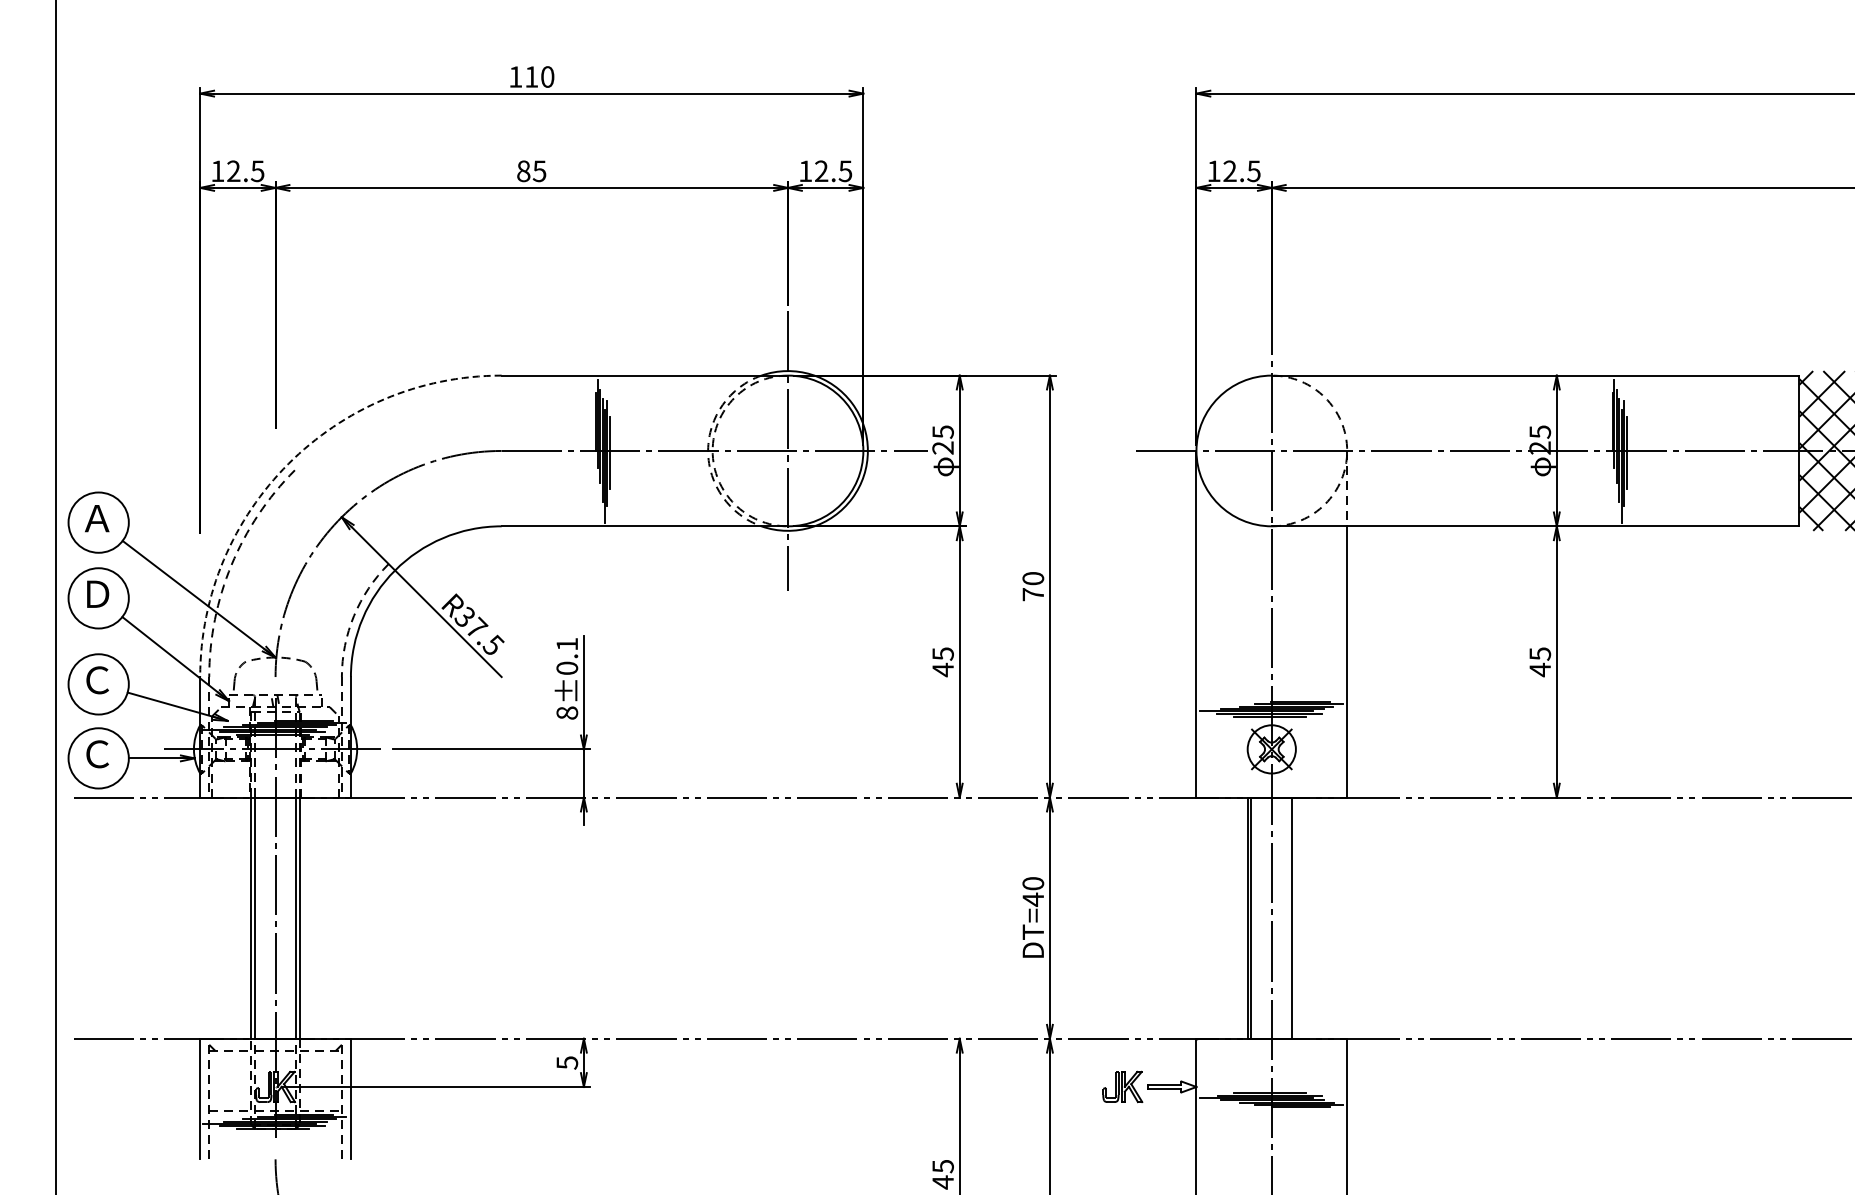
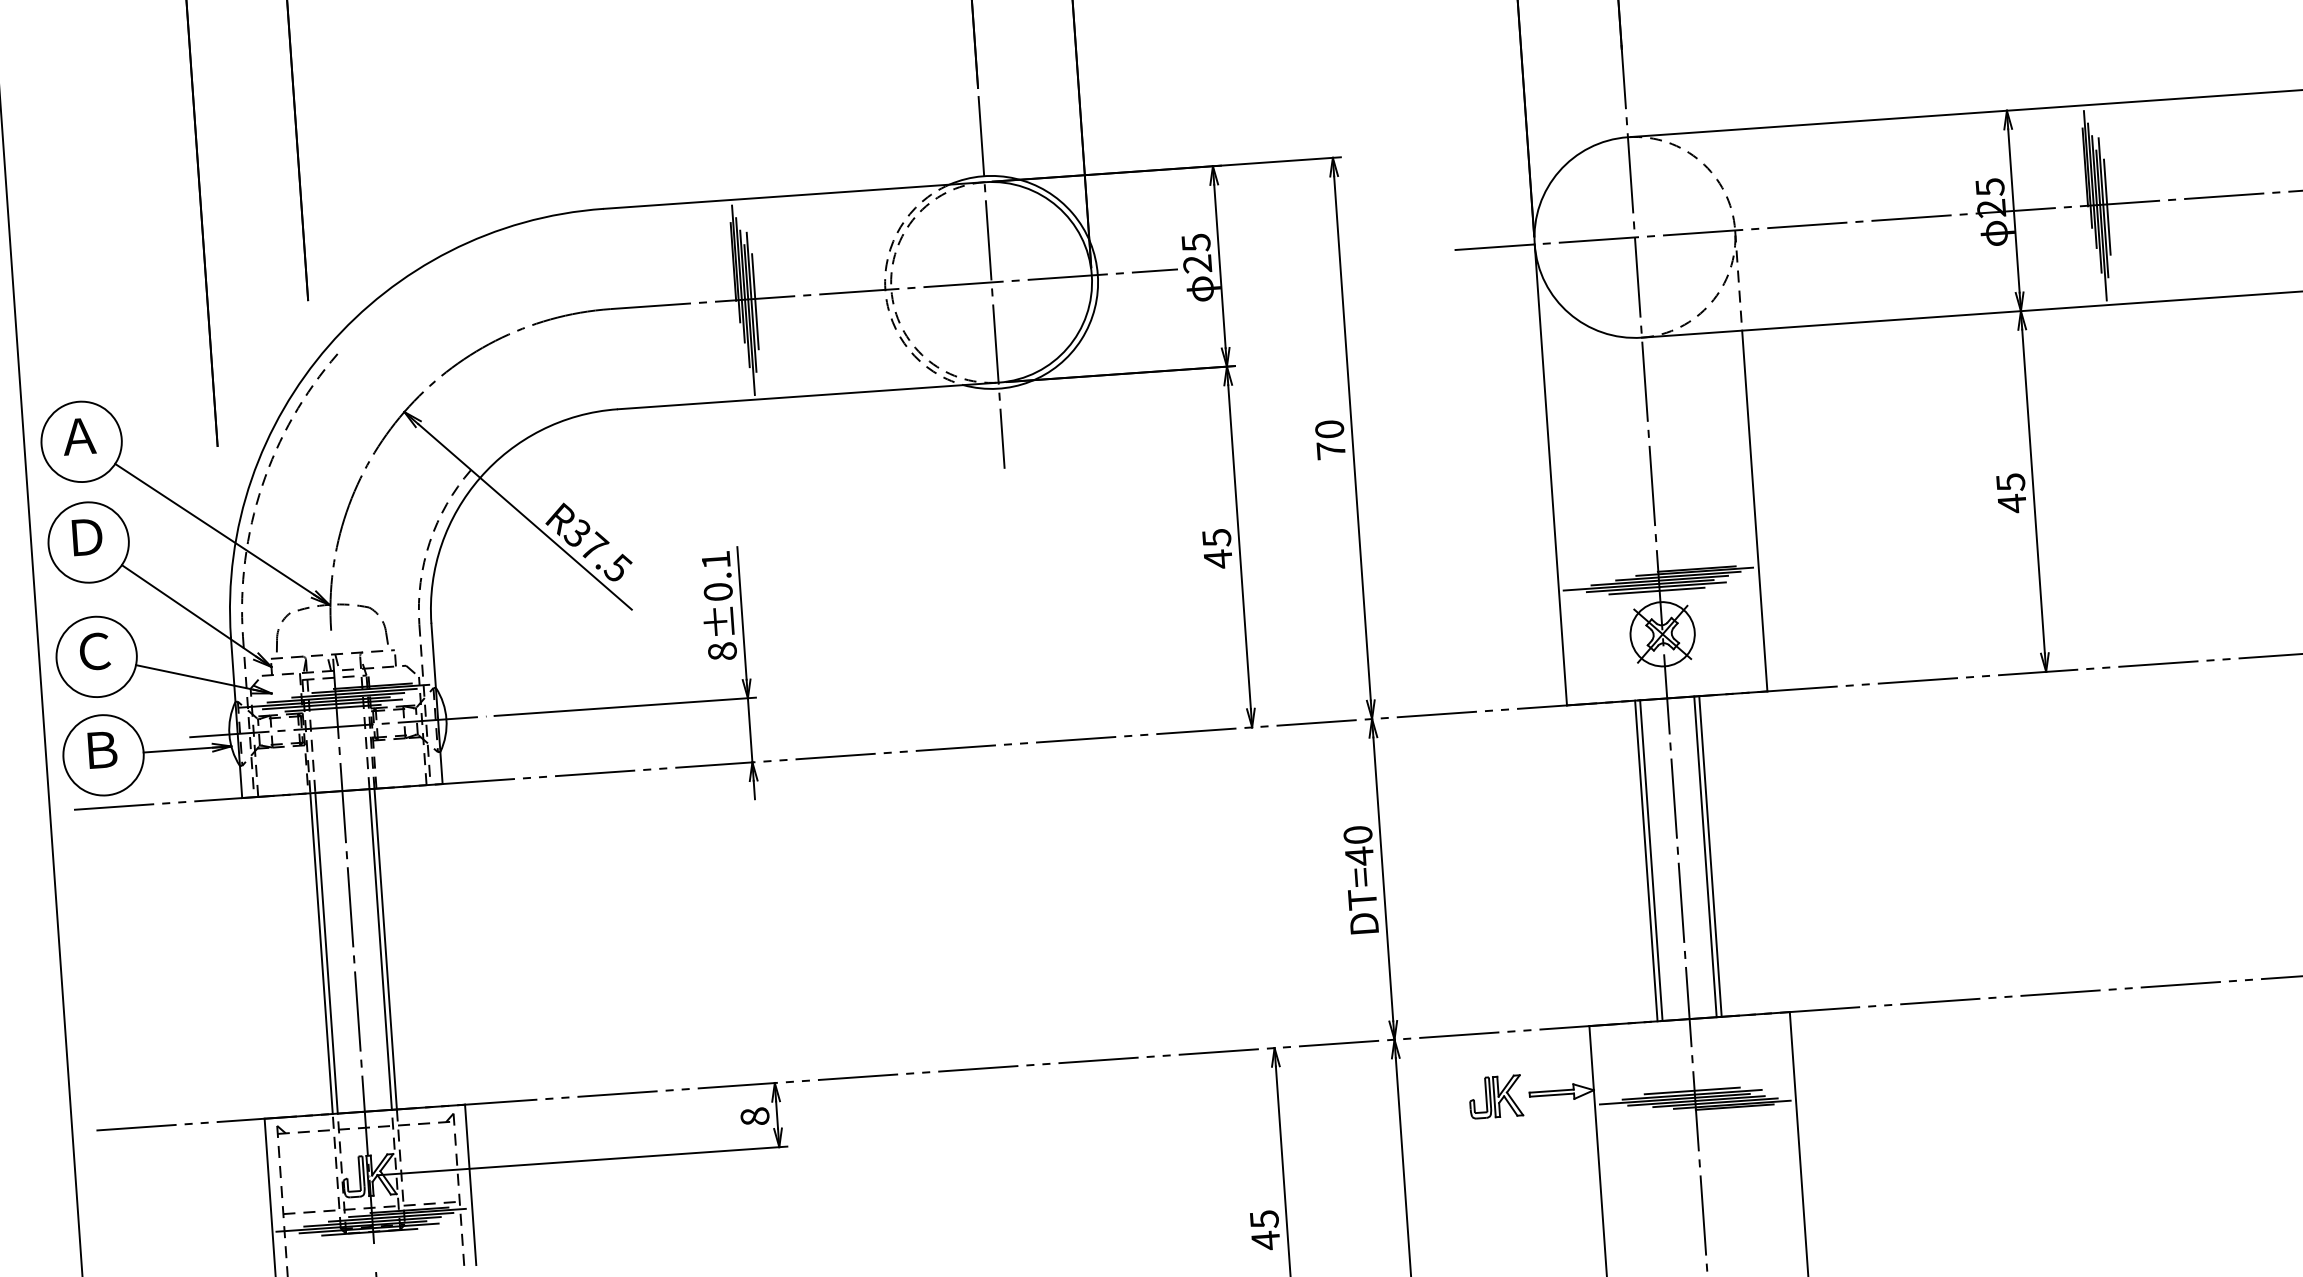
arc: (288, 463) -> (328, 345), dashed -> solid
text: (97, 754) -> (101, 750), Ｃ -> Ｂ
line: (1295, 917) -> (1709, 855), added
text: (567, 1062) -> (755, 1116), 5 -> 8

